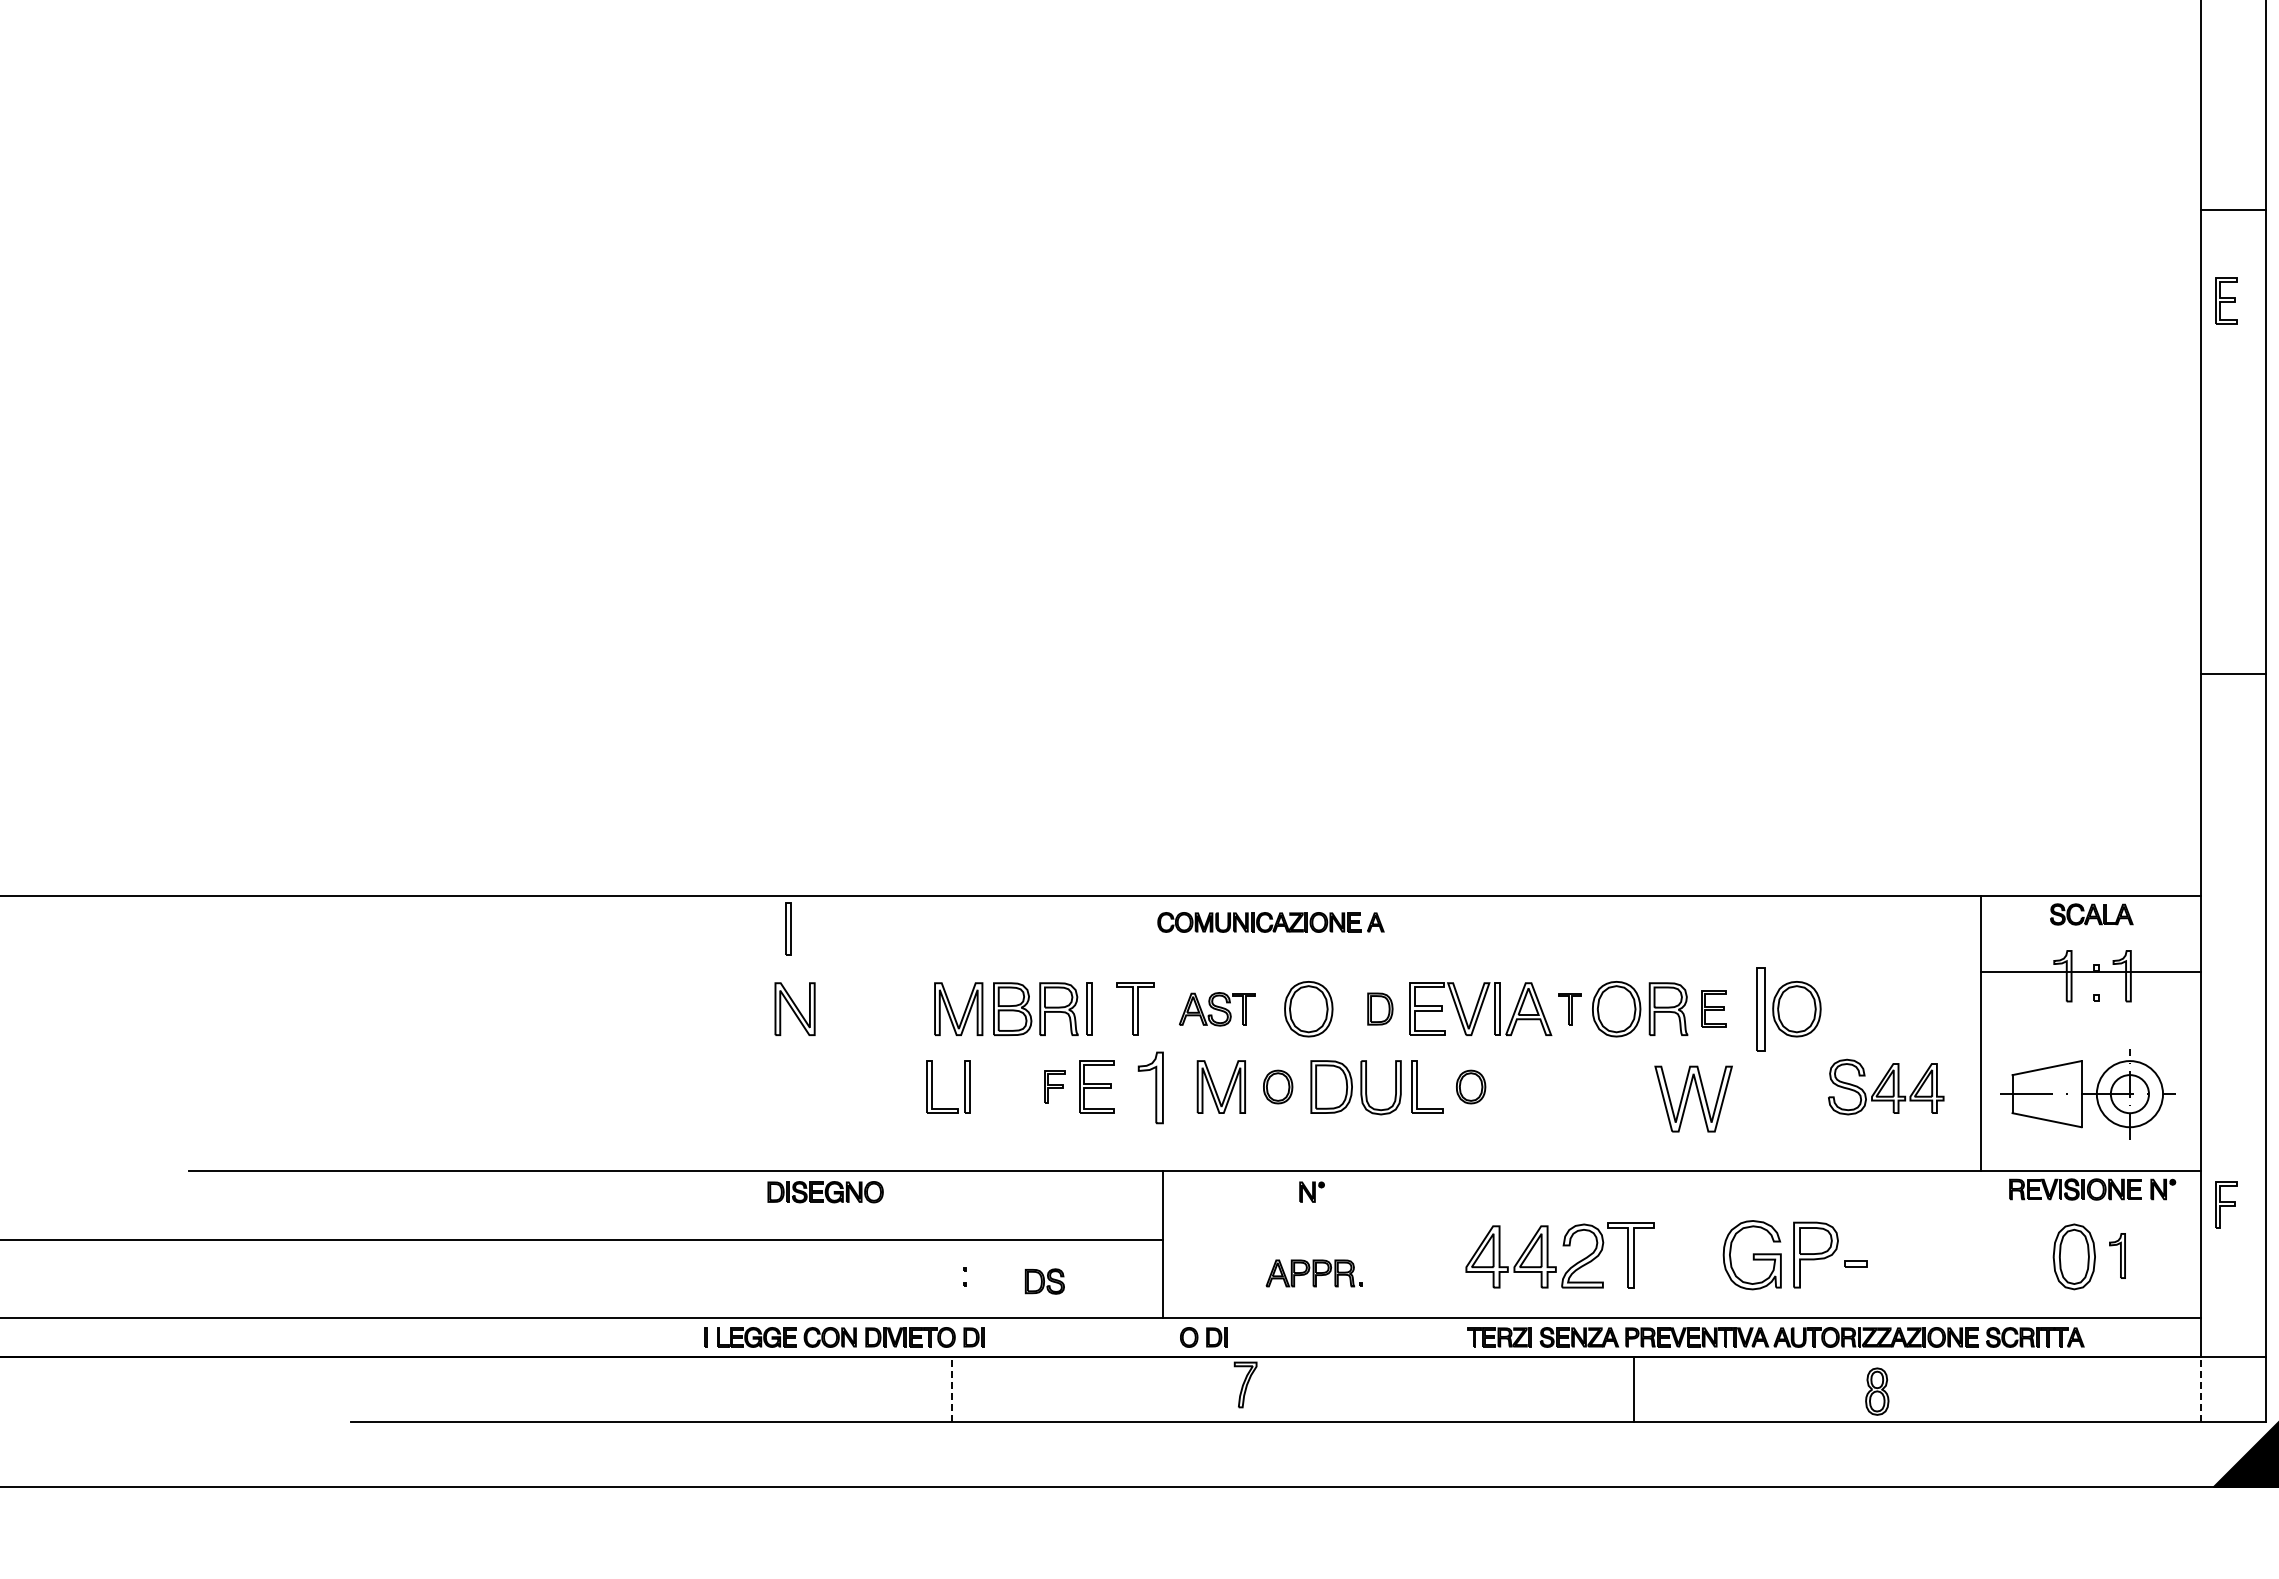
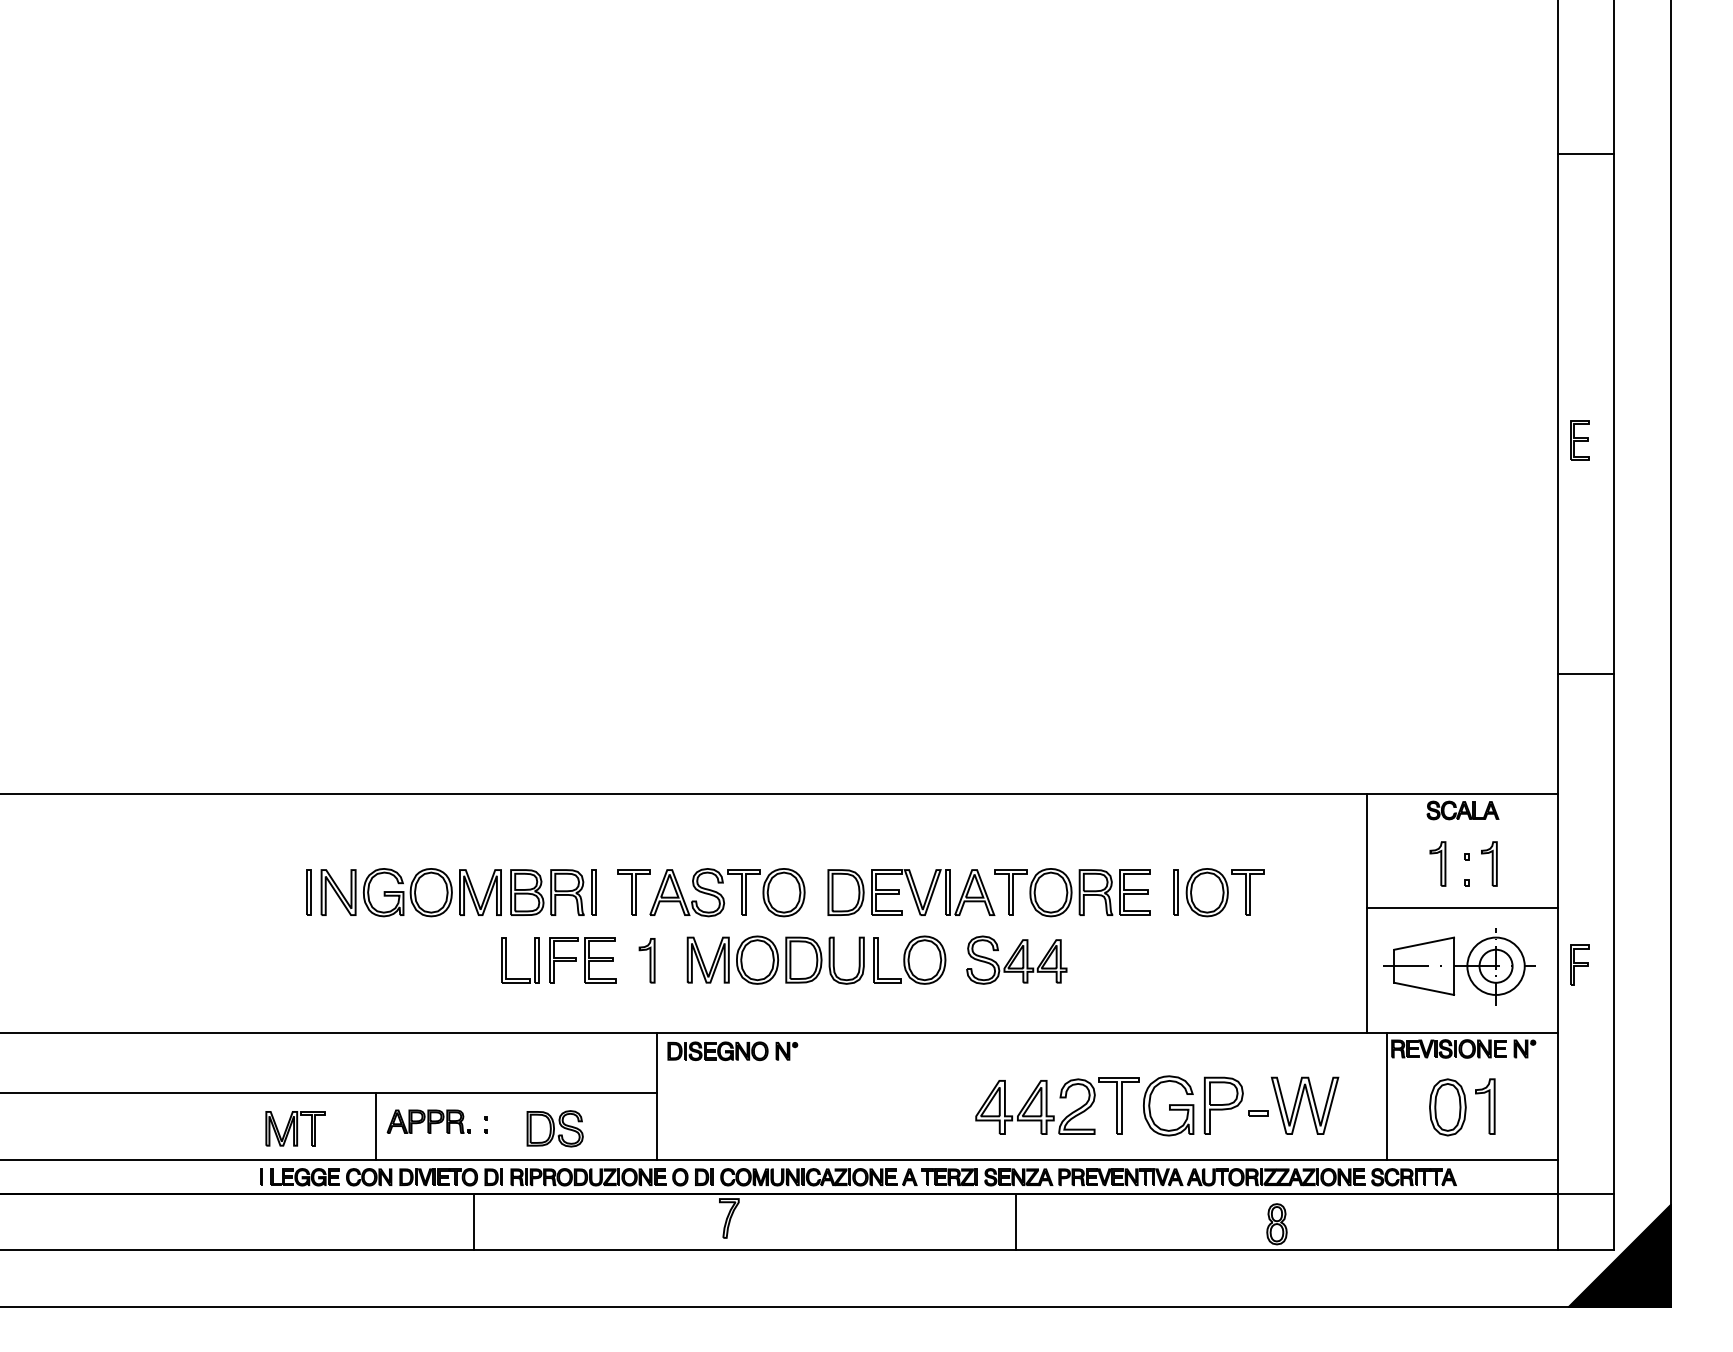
line: (2233, 209) -> (1585, 154), moved
part: (2226, 300) -> (1579, 440), moved
line: (2233, 674) -> (1585, 674), moved
part: (1270, 922) -> (818, 1177), moved
part: (788, 928) -> (309, 892), moved
line: (2090, 972) -> (1461, 908), moved
part: (1380, 1008) -> (846, 892), size x1.67
part: (1570, 1008) -> (1010, 892), size x1.67
part: (1713, 1008) -> (1134, 892), size x1.43
part: (1760, 1008) -> (1175, 892), size x0.62
part: (1843, 1008) -> (1247, 892), added
part: (874, 1009) -> (407, 892), added
part: (1217, 1009) -> (704, 892), size x1.67
part: (932, 1086) -> (507, 959), moved
part: (1054, 1086) -> (563, 959), size x1.67
part: (1277, 1086) -> (756, 959), size x1.67
part: (1470, 1086) -> (924, 959), size x1.67
part: (1886, 1086) -> (1017, 959), moved
part: (1150, 1087) -> (646, 960), size x0.71
part: (1693, 1098) -> (1304, 1105), moved
part: (825, 1192) -> (717, 1051), moved
part: (2226, 1204) -> (1579, 964), moved
line: (2004, 1244) -> (1387, 1096), added
part: (1562, 1246) -> (1059, 1098), moved
part: (2117, 1255) -> (1485, 1106), size x1.43
part: (1313, 1273) -> (428, 1121), moved
line: (838, 1278) -> (376, 1126), added
part: (745, 1281) -> (295, 1128), added
part: (1044, 1281) -> (554, 1128), size x1.67
part: (1082, 1337) -> (587, 1177), added
line: (951, 1388) -> (474, 1221), dashed -> solid
line: (1633, 1388) -> (1016, 1221), moved
line: (2201, 1388) -> (1558, 1221), dashed -> solid

